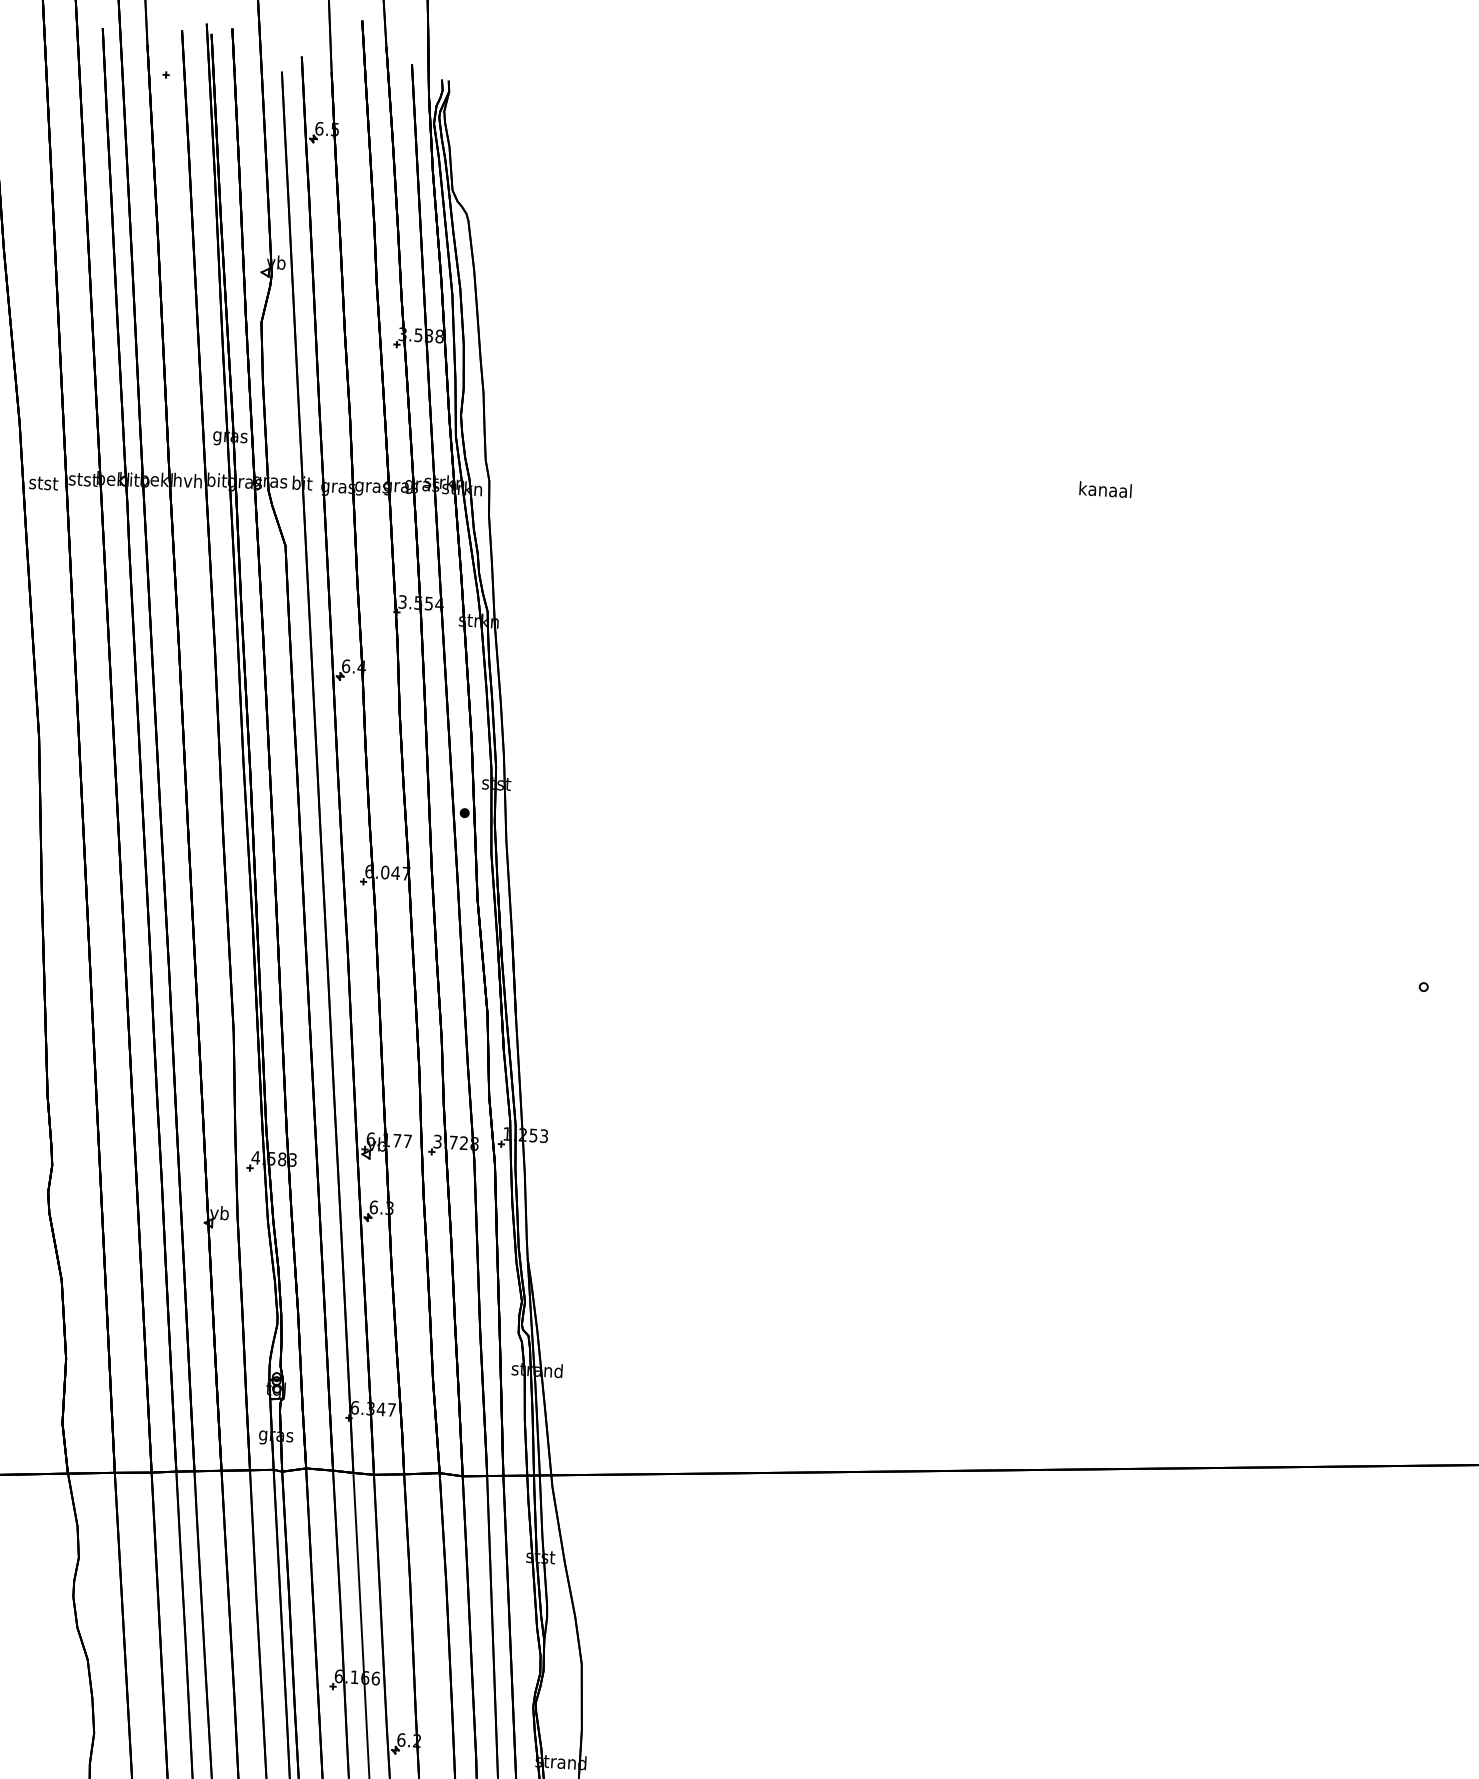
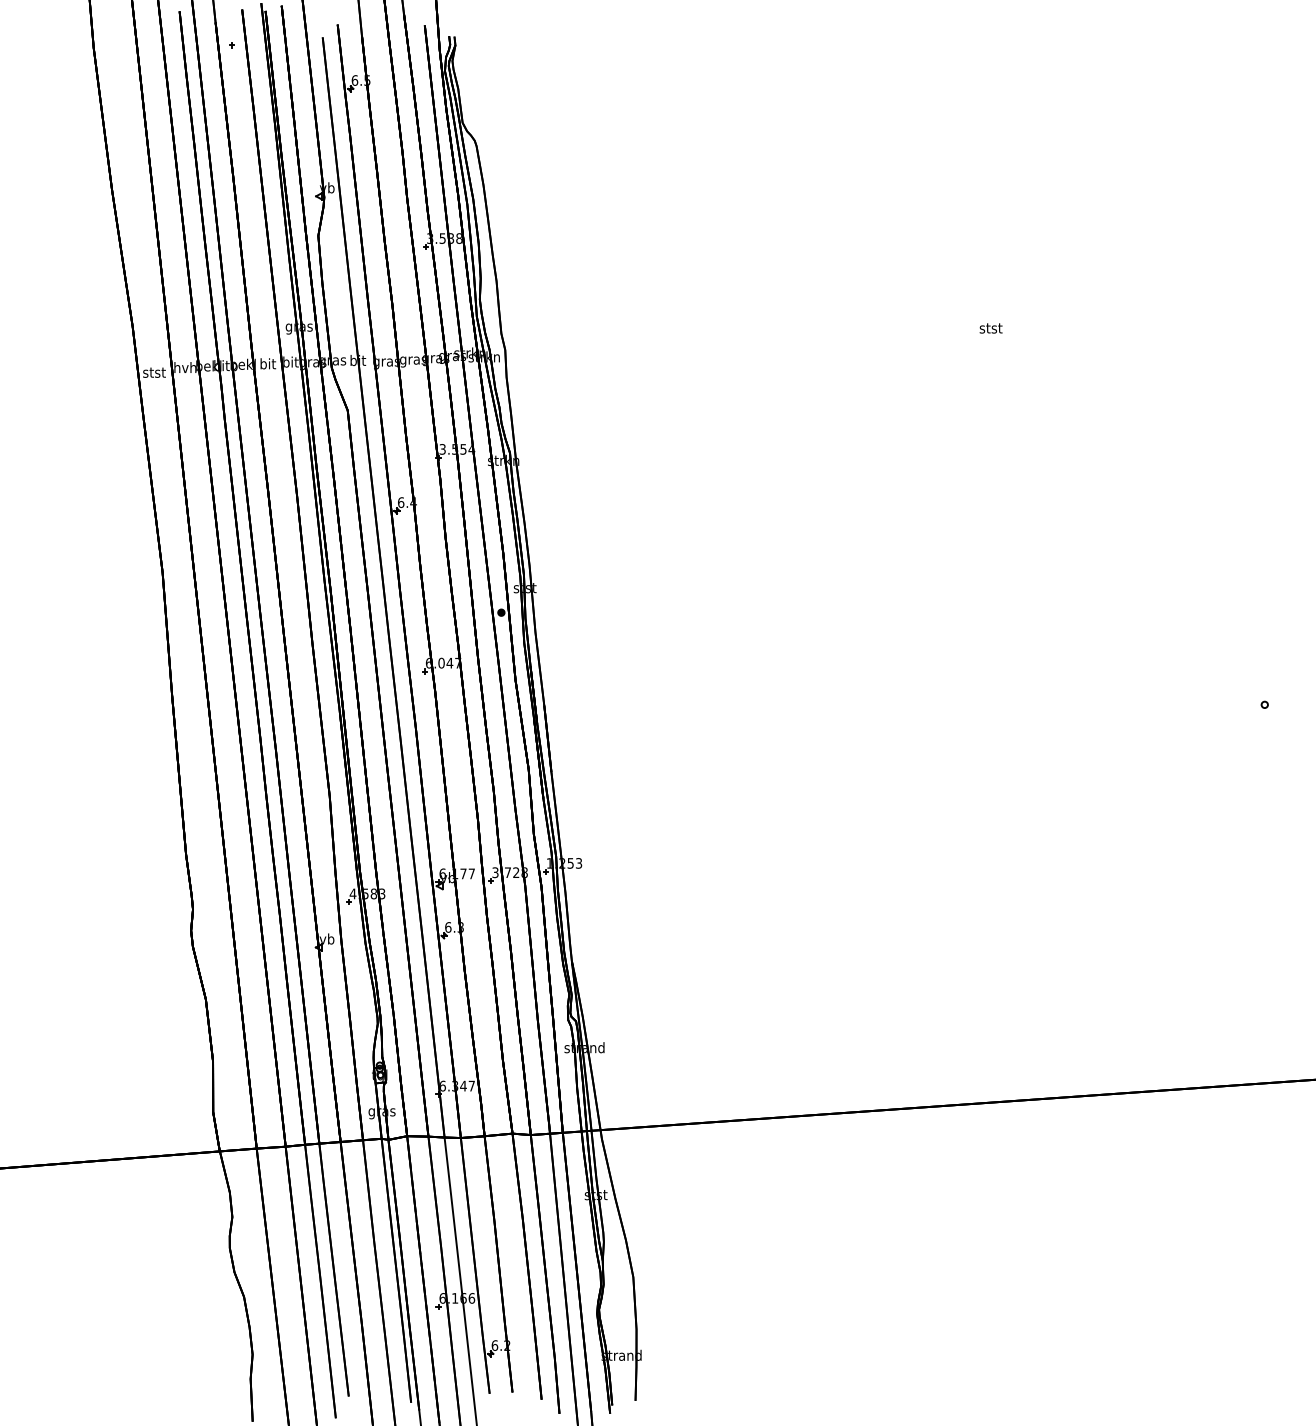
text: (83, 479) -> (185, 367), stst -> hvh
text: (187, 480) -> (267, 363), hvh -> bit
text: (1105, 488) -> (990, 327), kanaal -> stst

